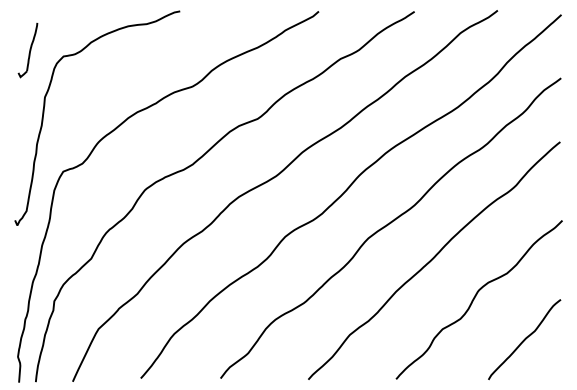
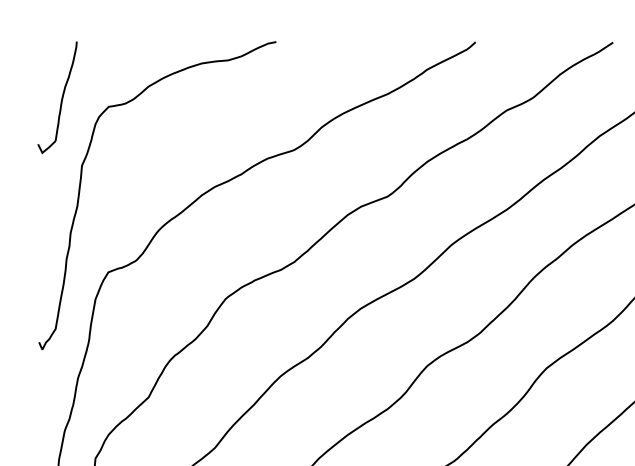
part: (27, 50) -> (56, 98), size x1.43

